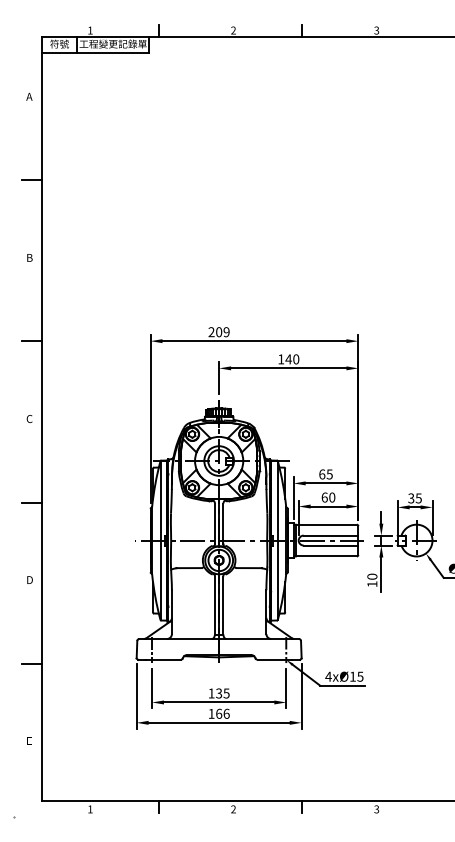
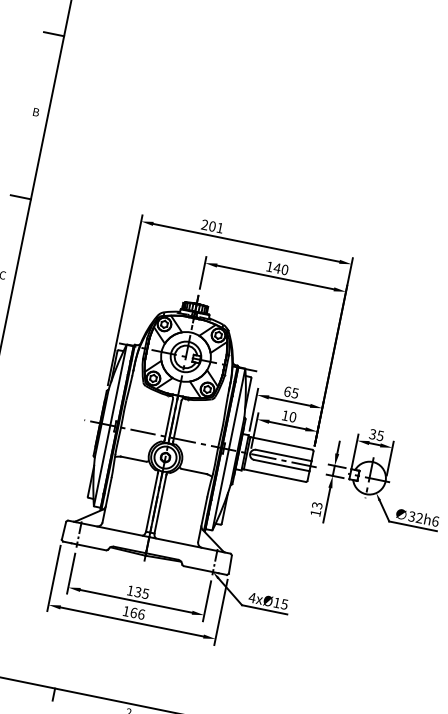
text: (226, 332) -> (219, 228), 209 -> 201
text: (324, 497) -> (285, 415), 60 -> 10
text: (372, 576) -> (317, 505), 10 -> 13

